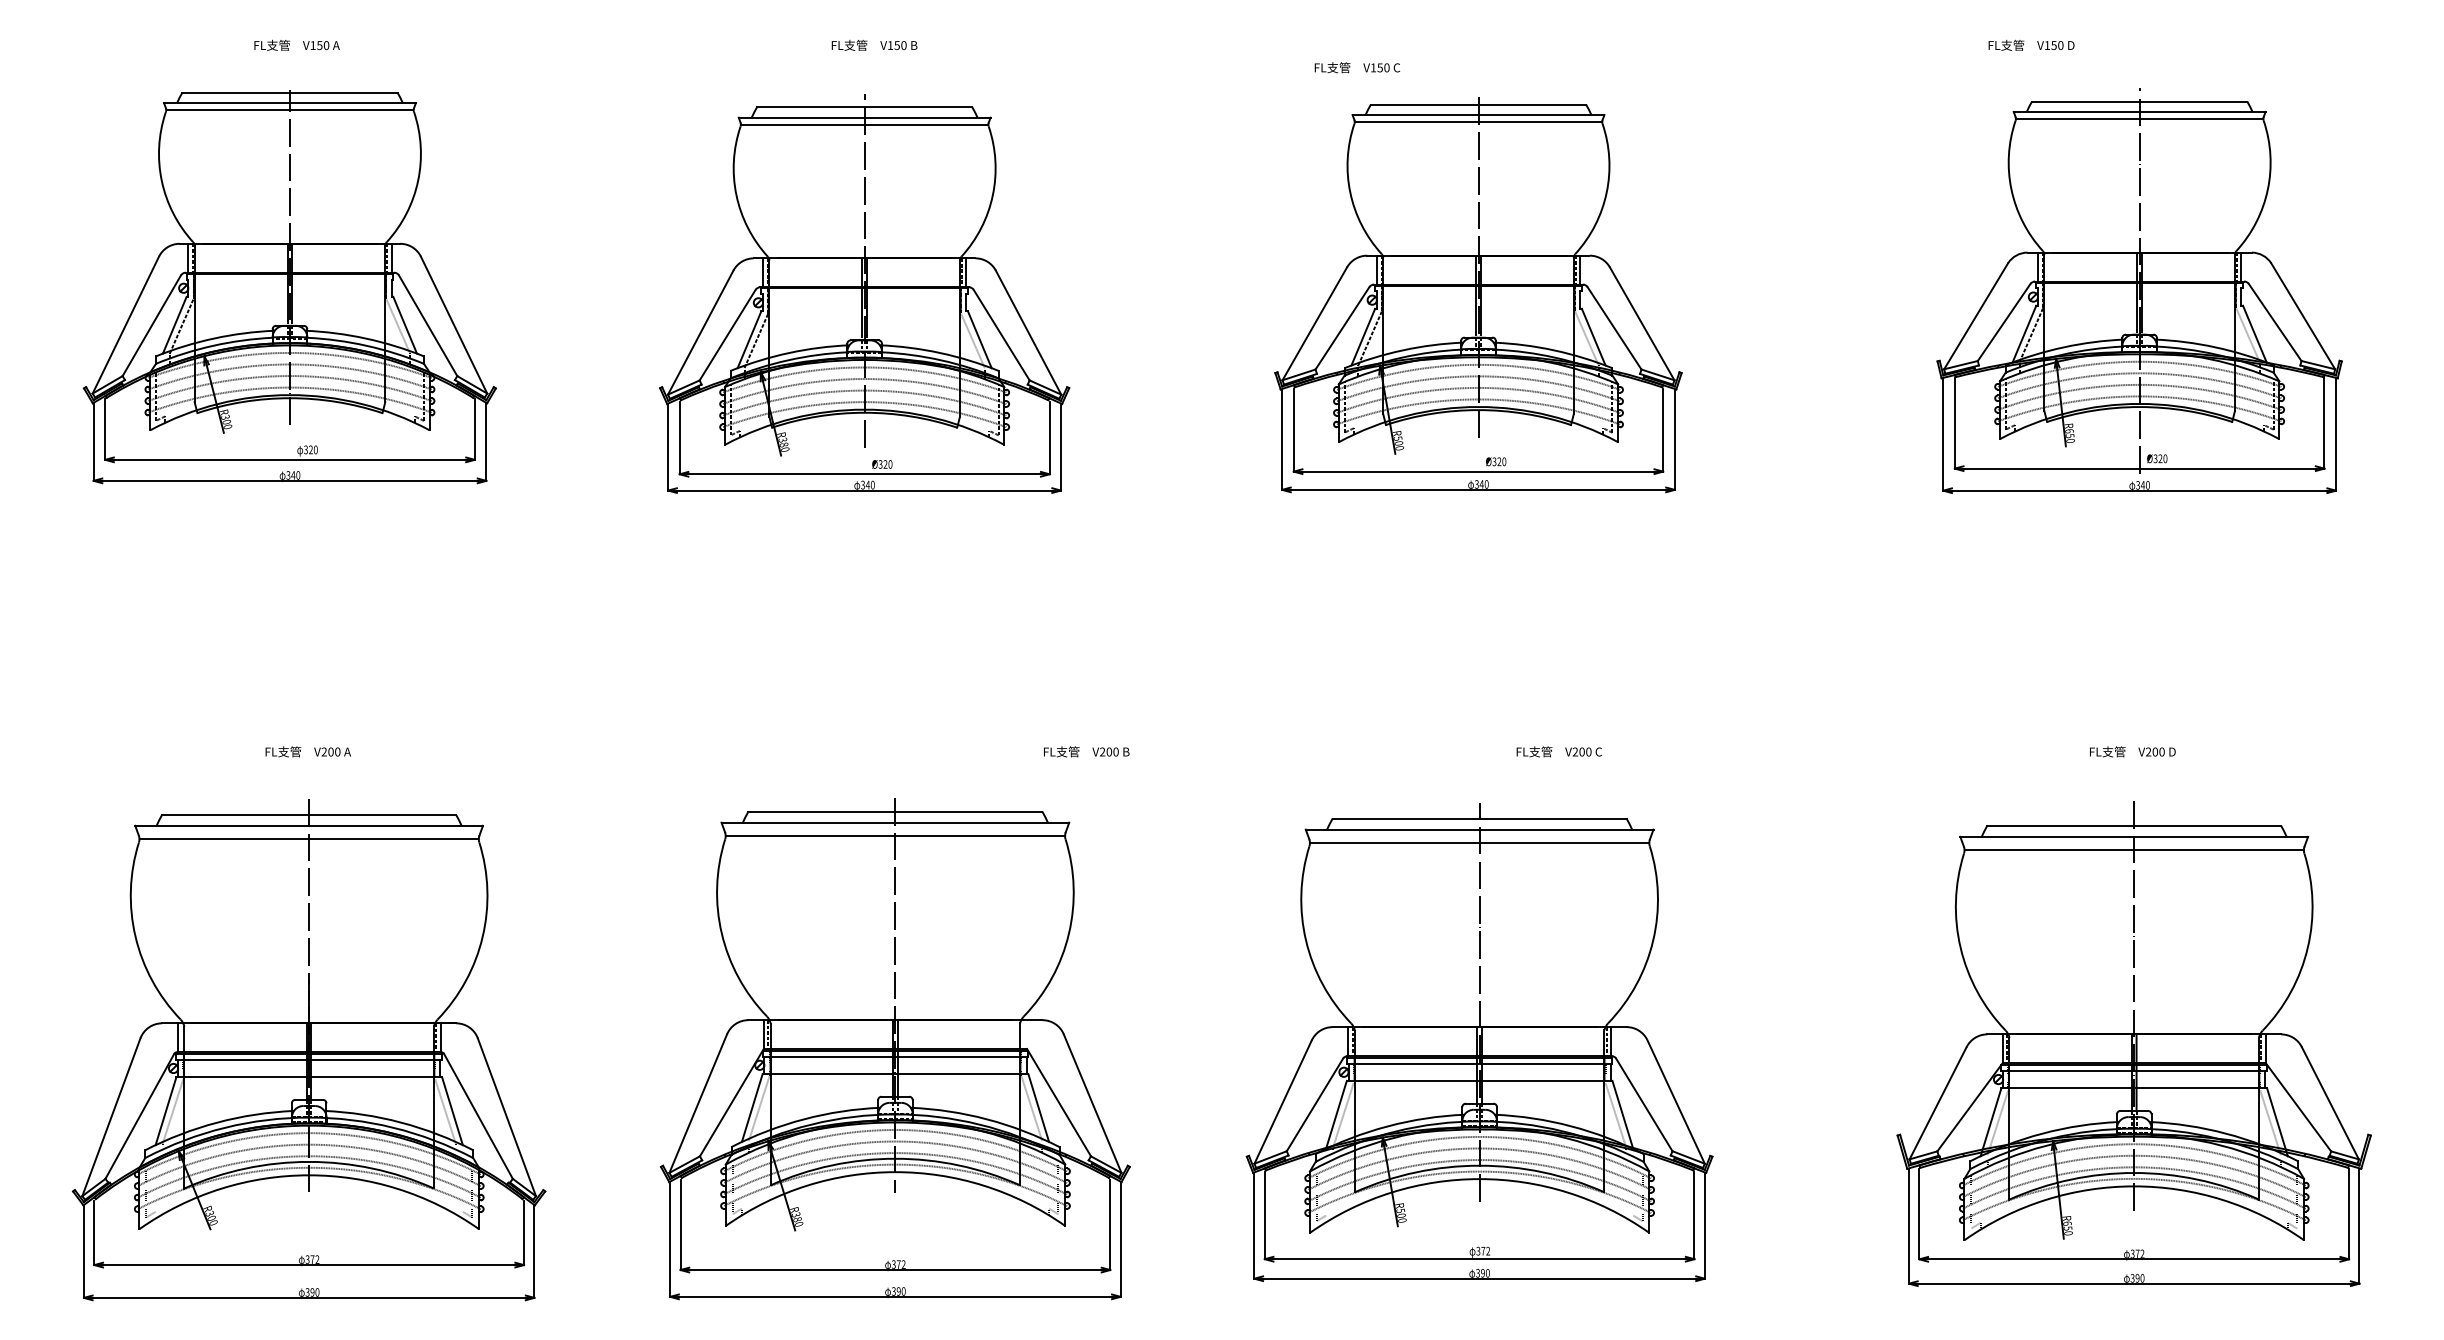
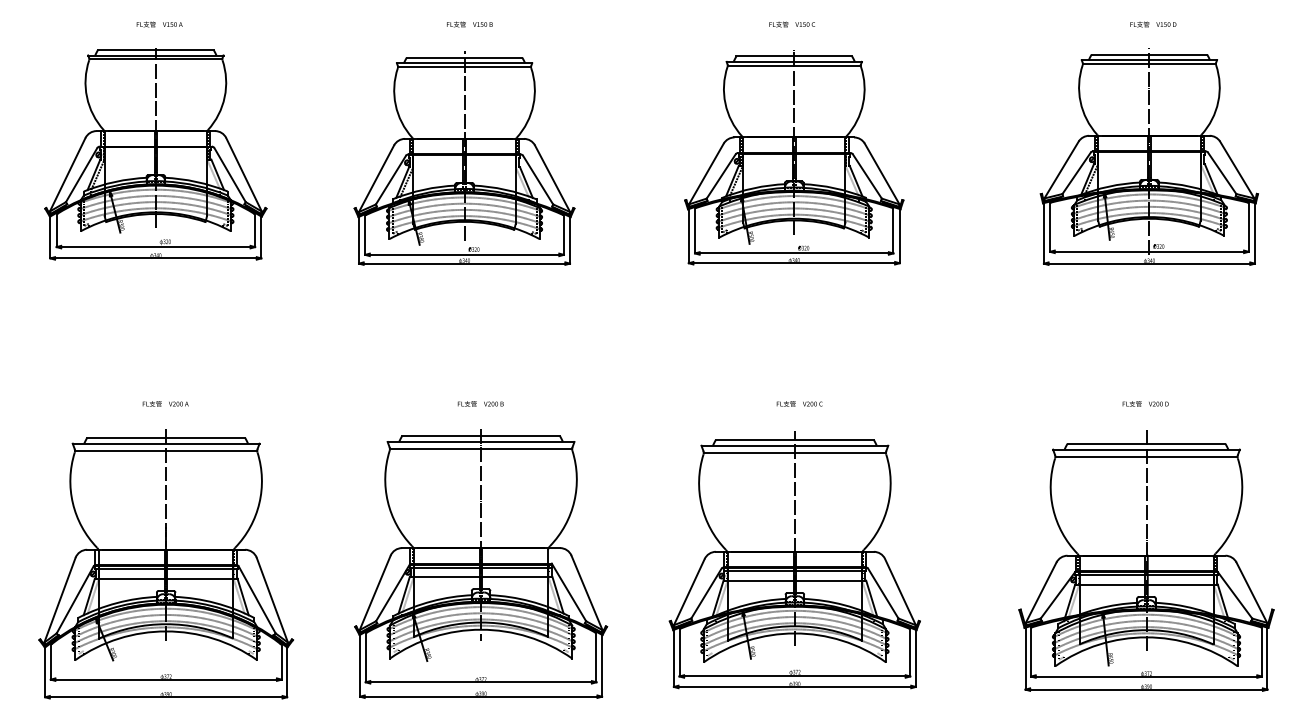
text: (2031, 45) -> (1153, 24), moved
text: (1356, 67) -> (791, 24), moved
text: (1086, 750) -> (480, 403), moved
text: (1558, 750) -> (799, 403), moved

